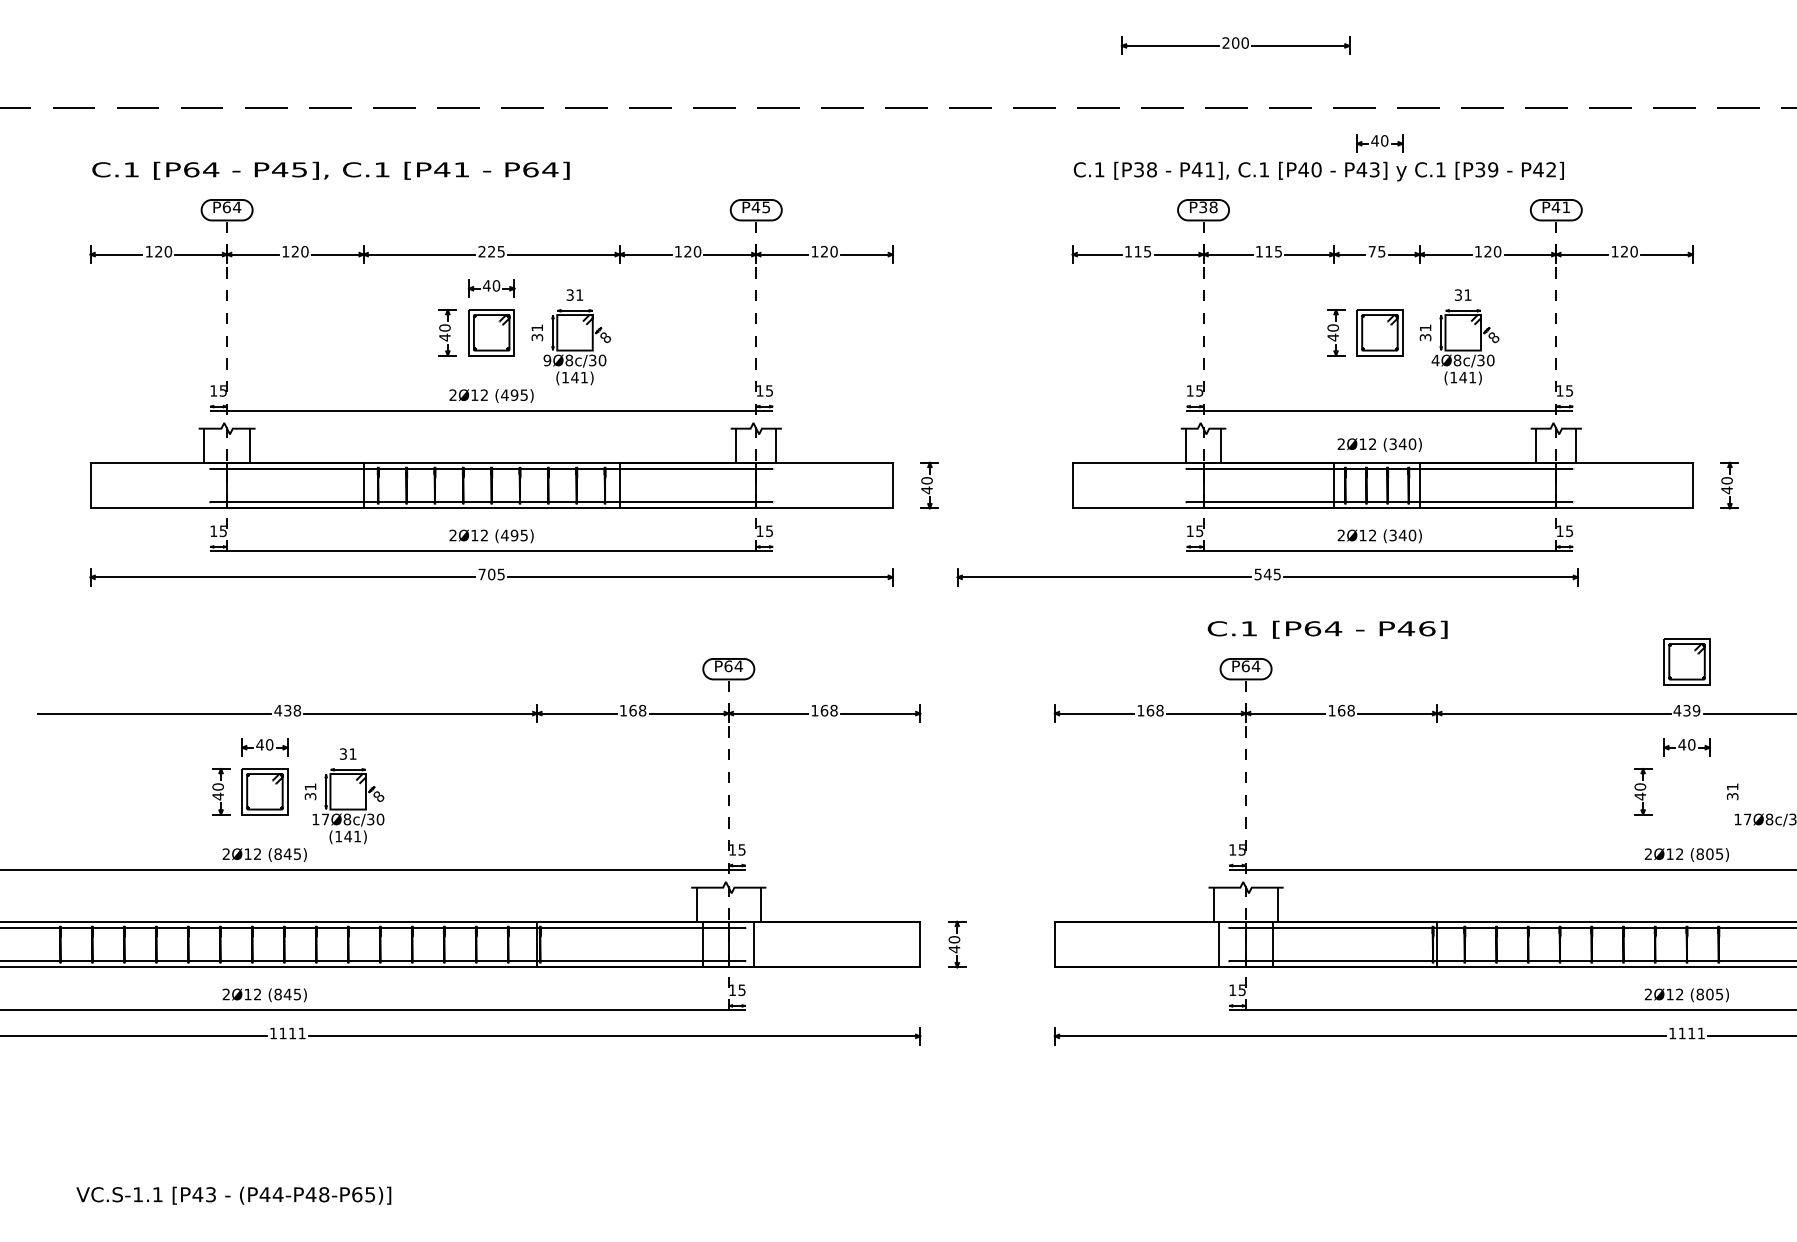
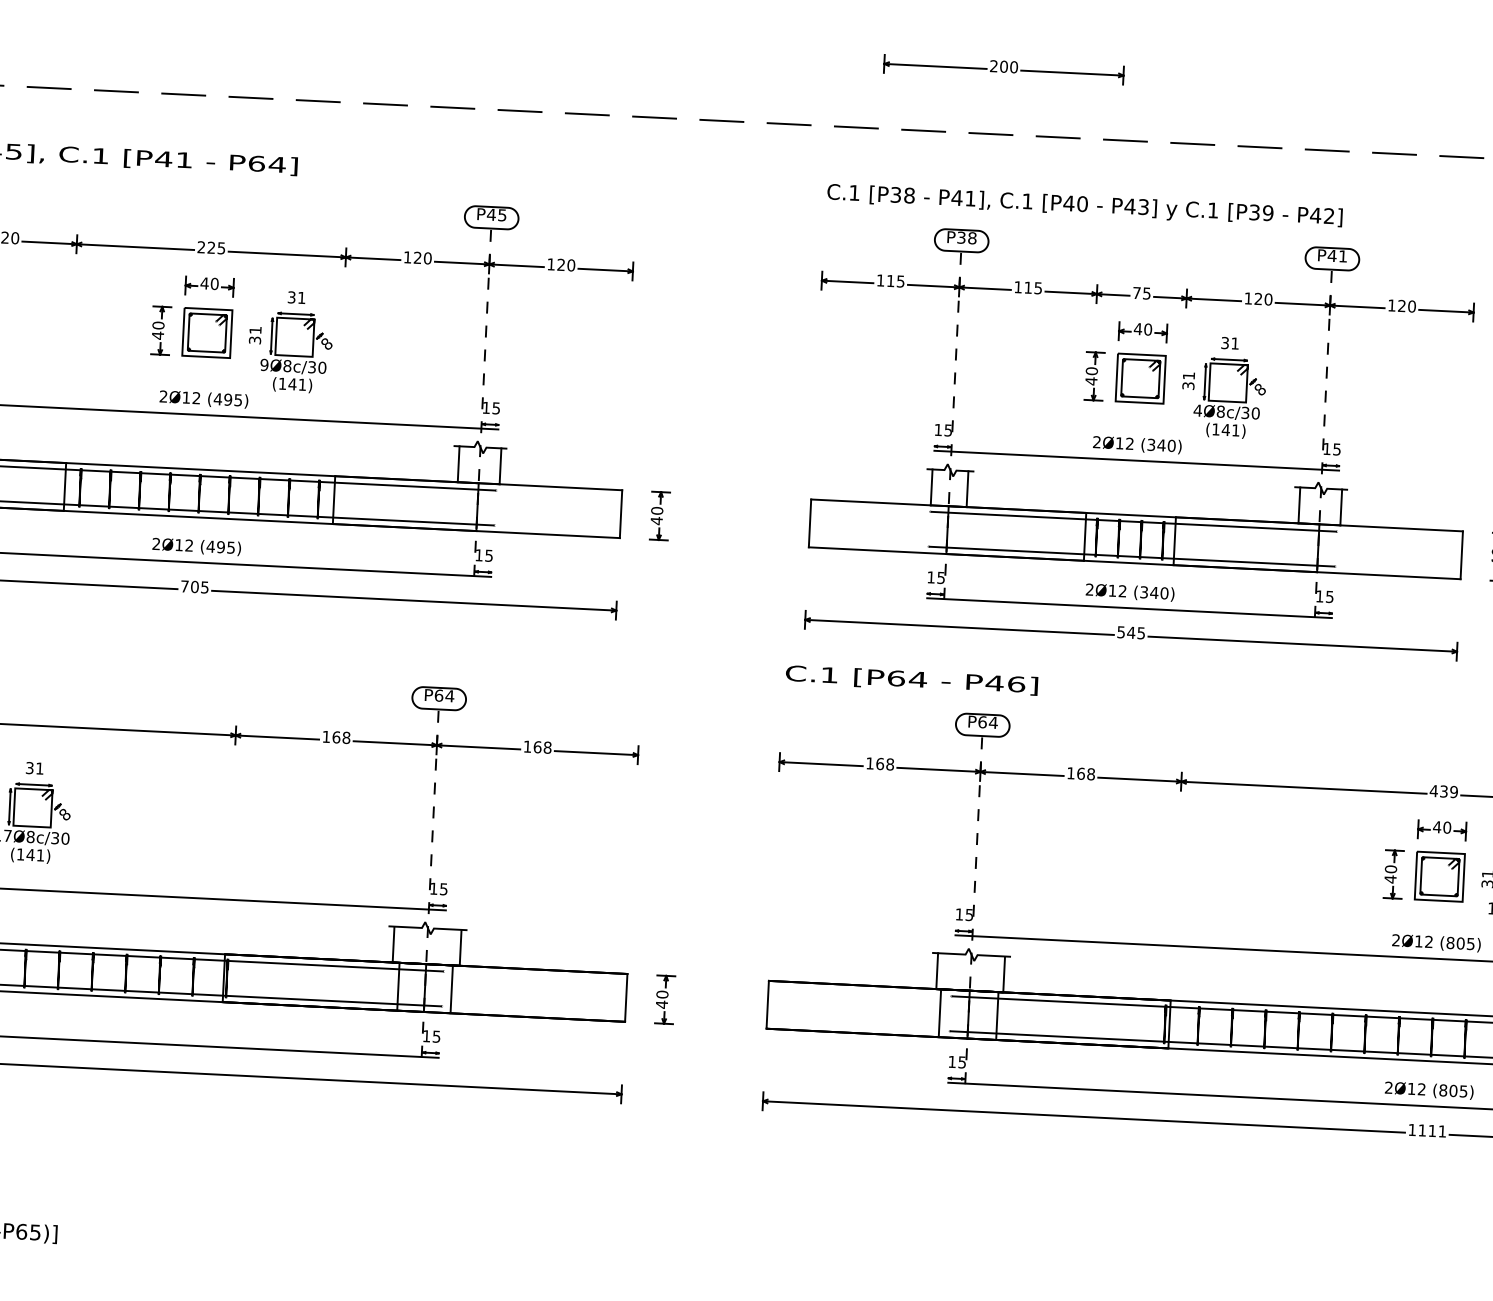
part: (1379, 143) -> (1142, 332), moved
text: (1379, 444) -> (1137, 444), moved
part: (1267, 577) -> (1130, 635), moved
text: (1327, 629) -> (911, 679), moved
part: (1686, 661) -> (1439, 876), moved

